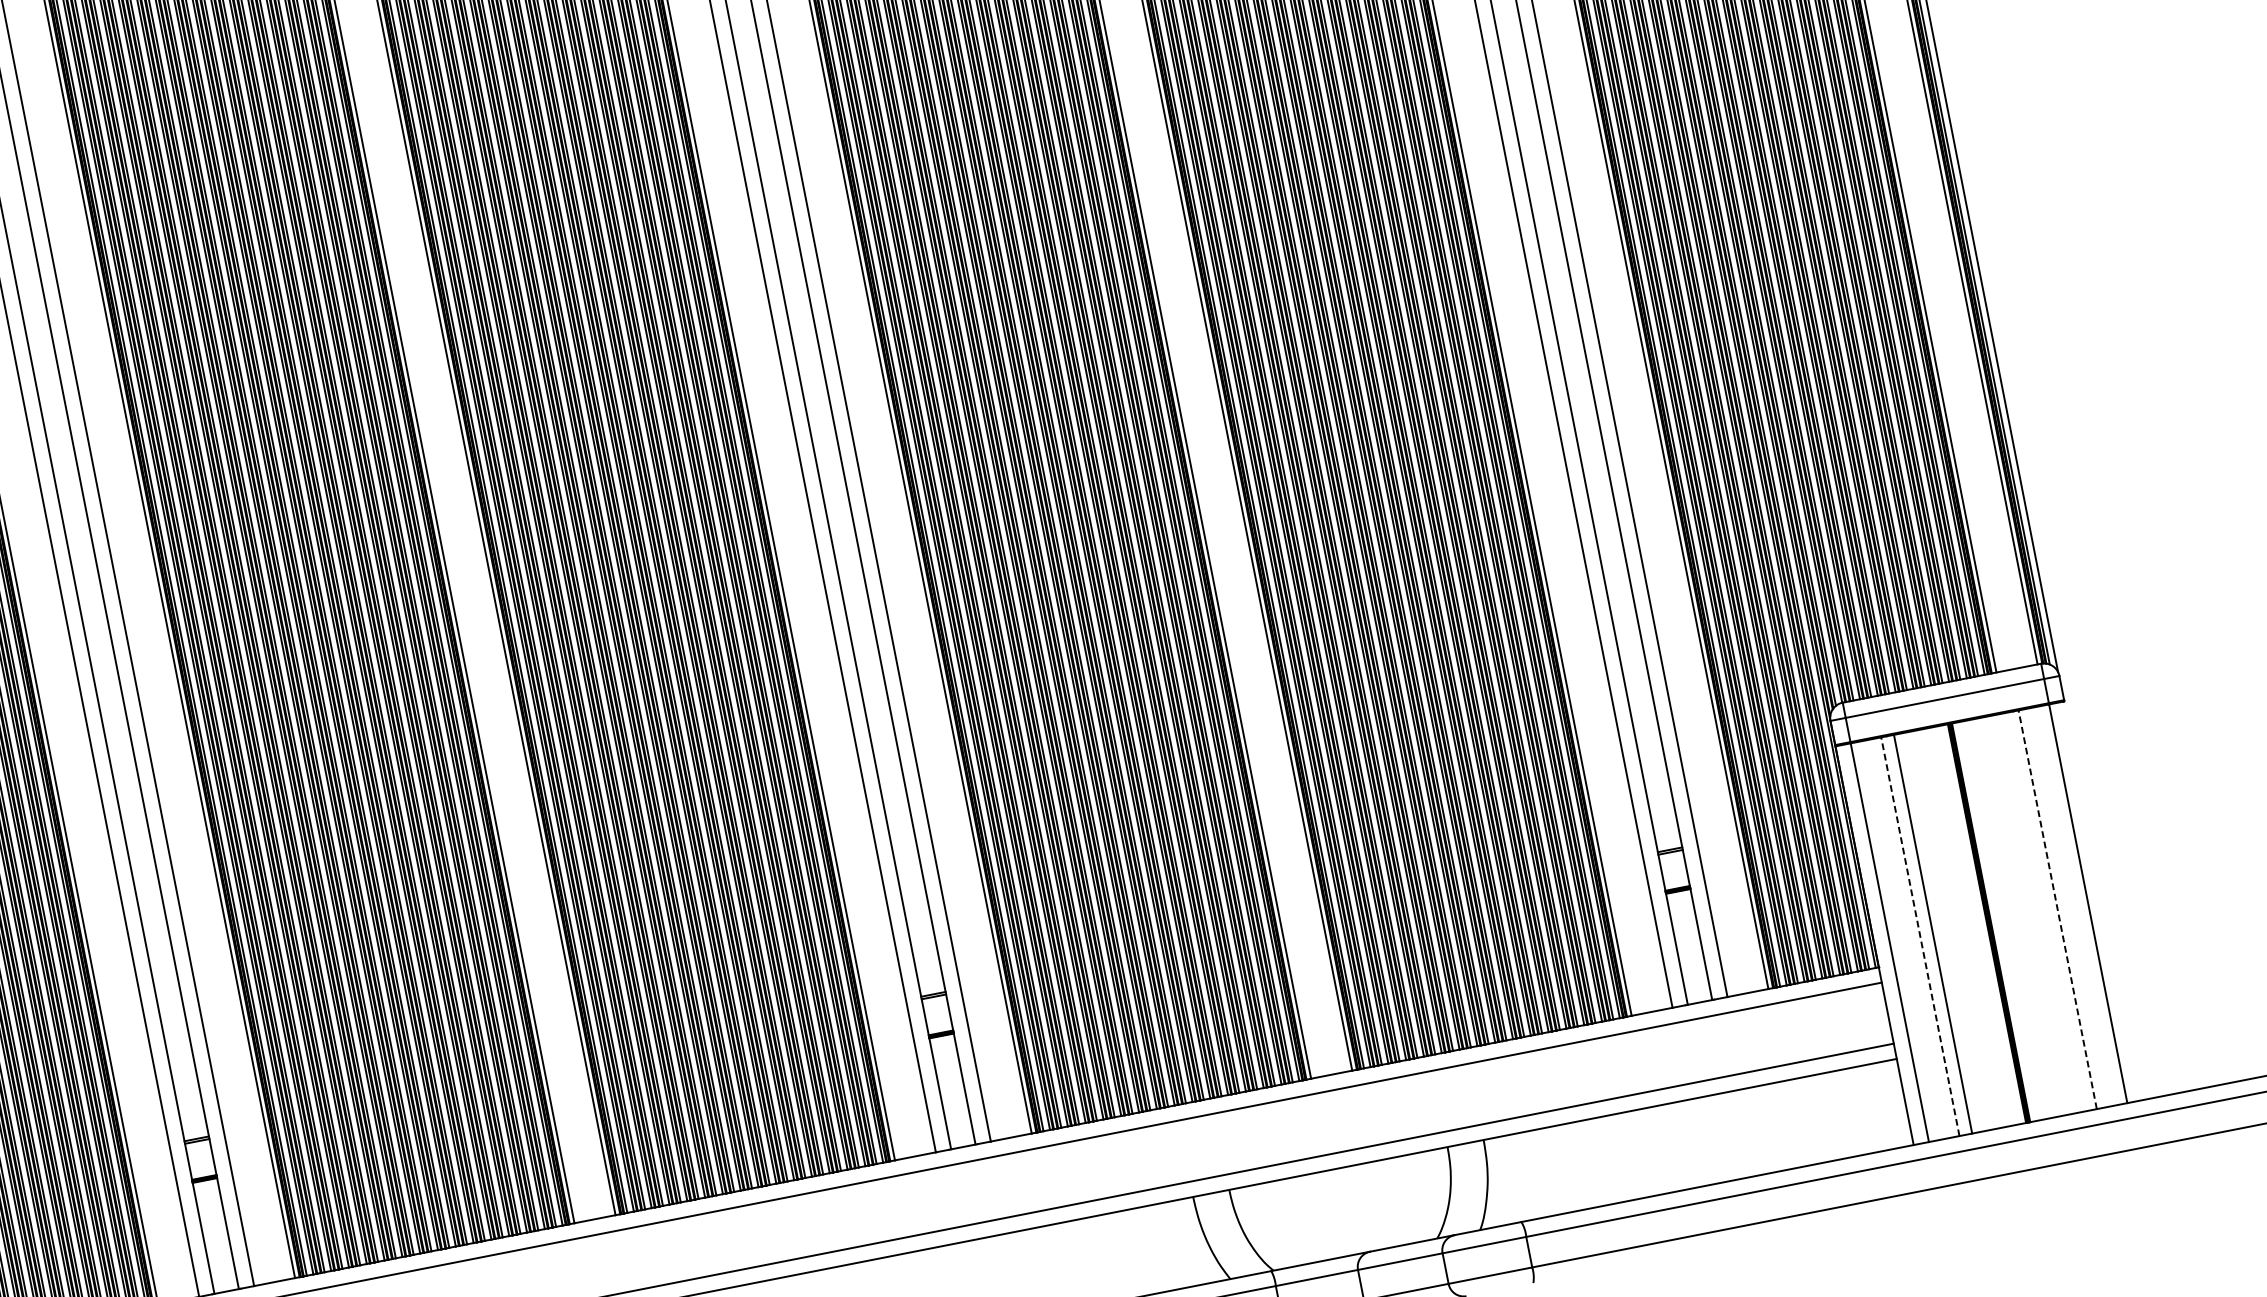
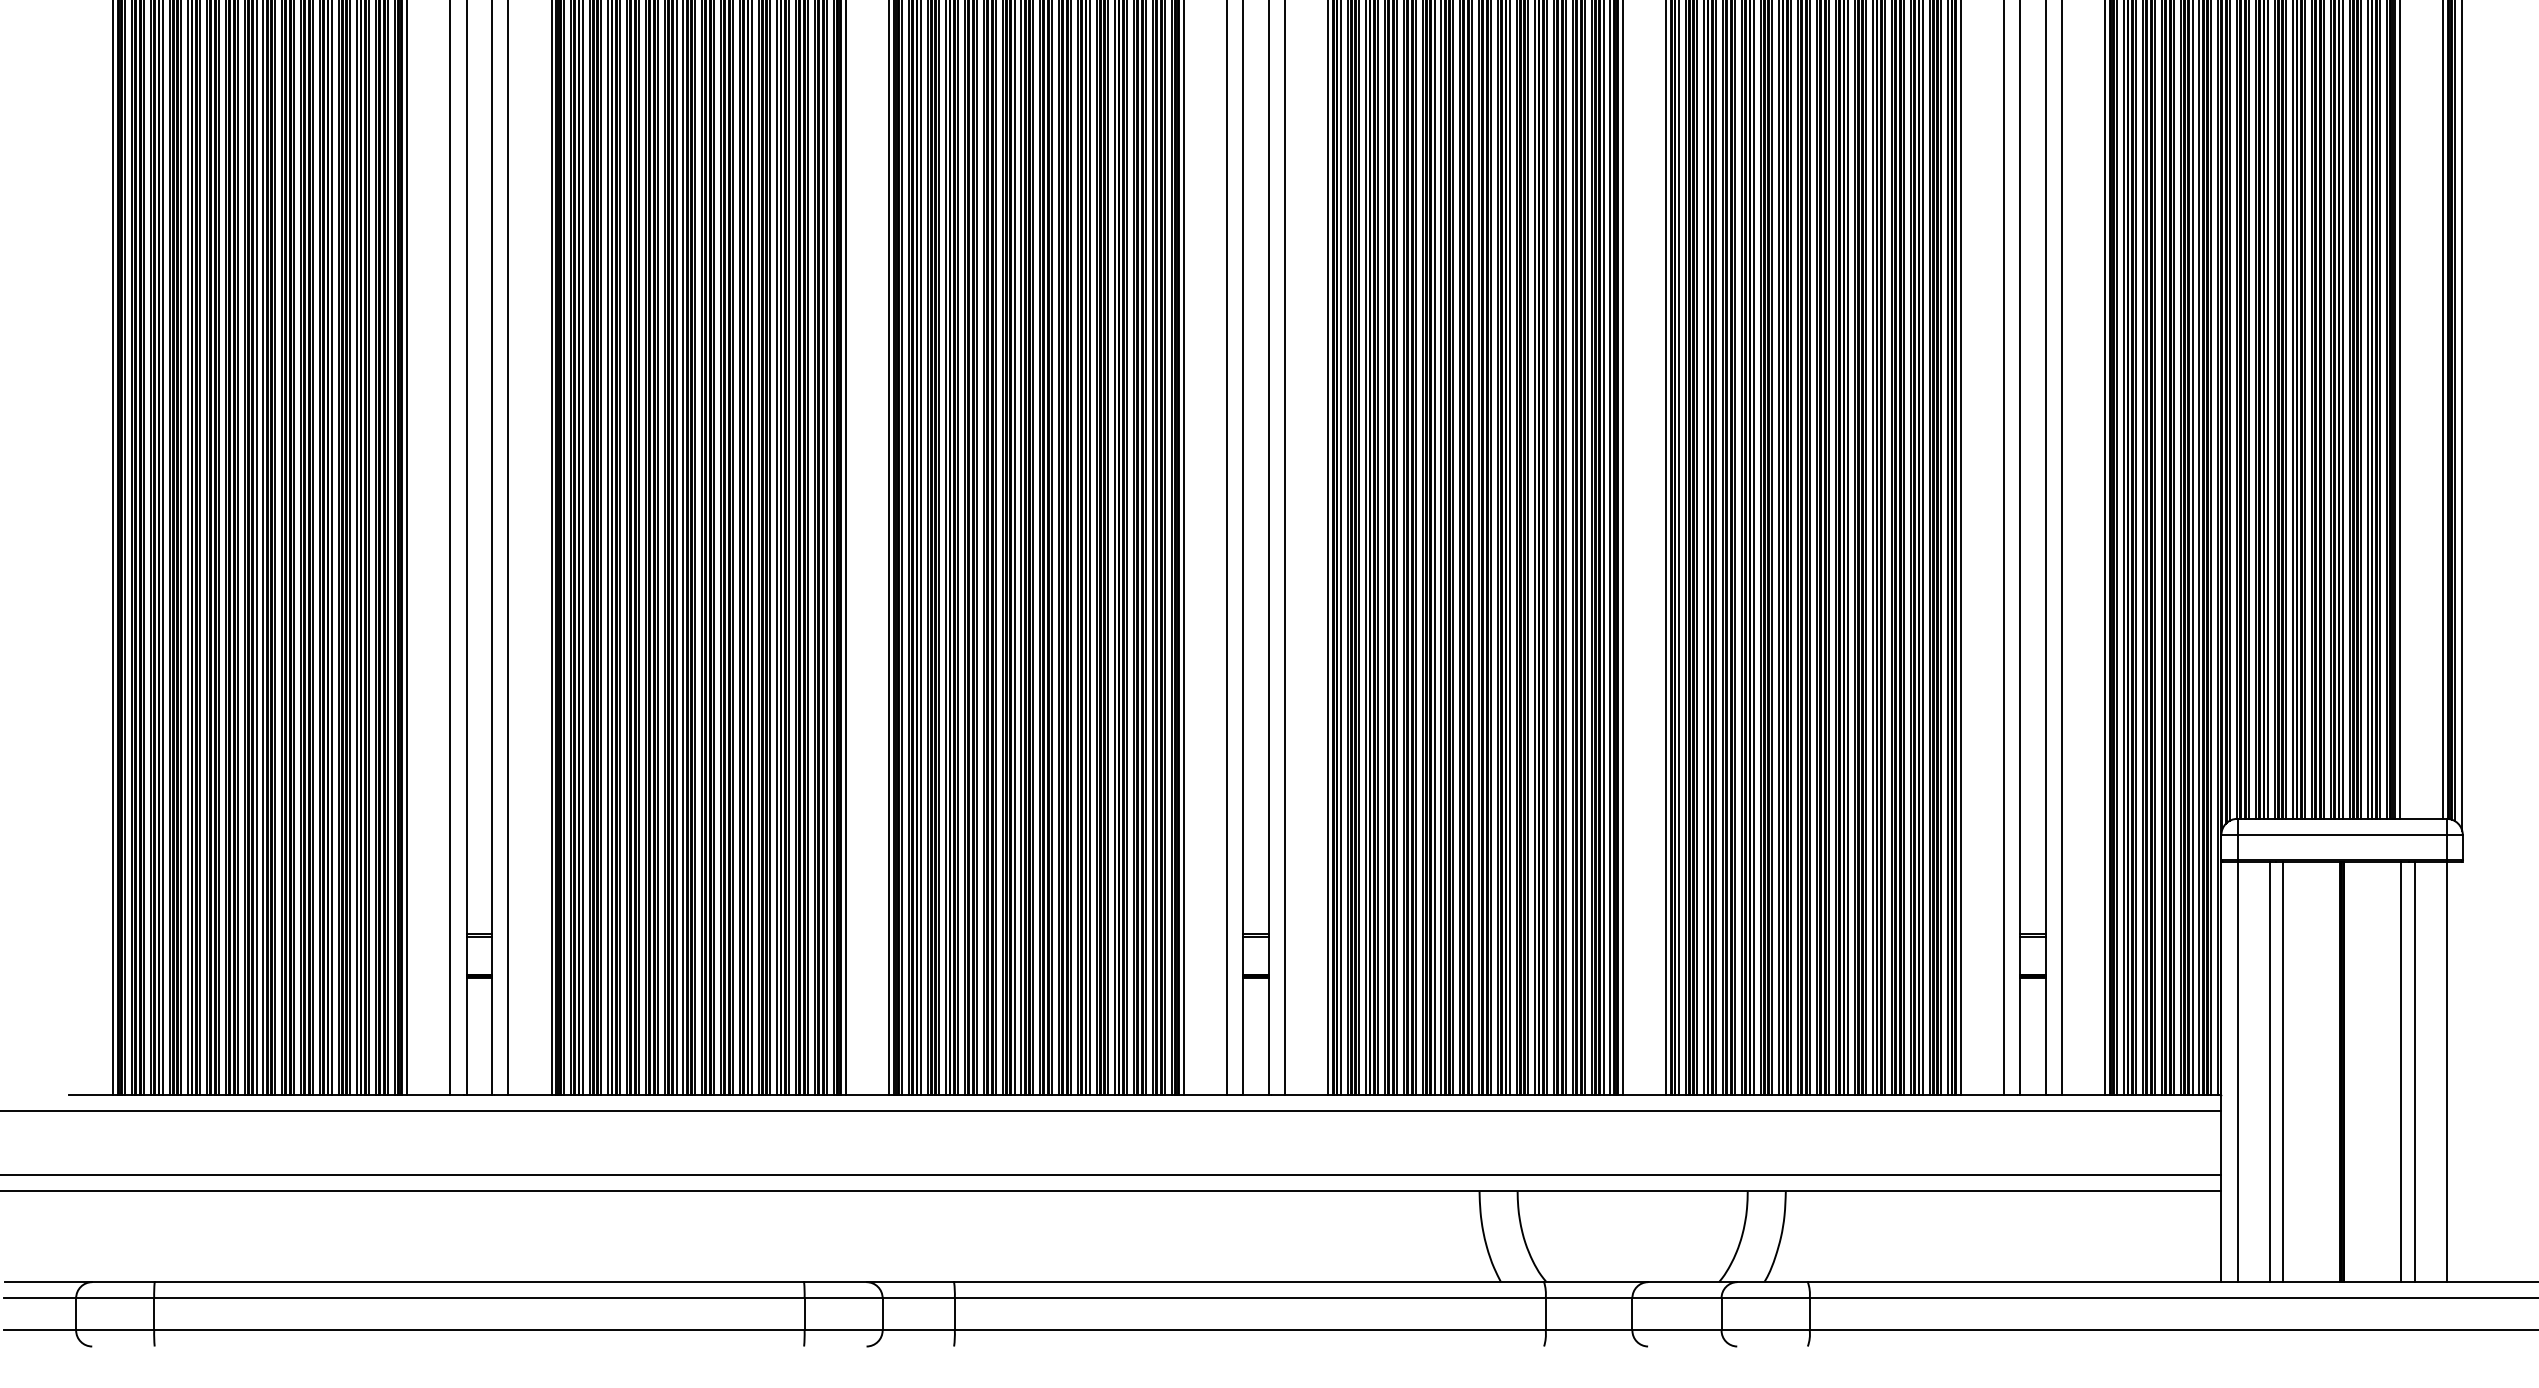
line: (2057, 909) -> (2414, 1071), dashed -> solid
line: (2045, 911) -> (2401, 1071), added
line: (1920, 936) -> (2269, 1071), dashed -> solid

